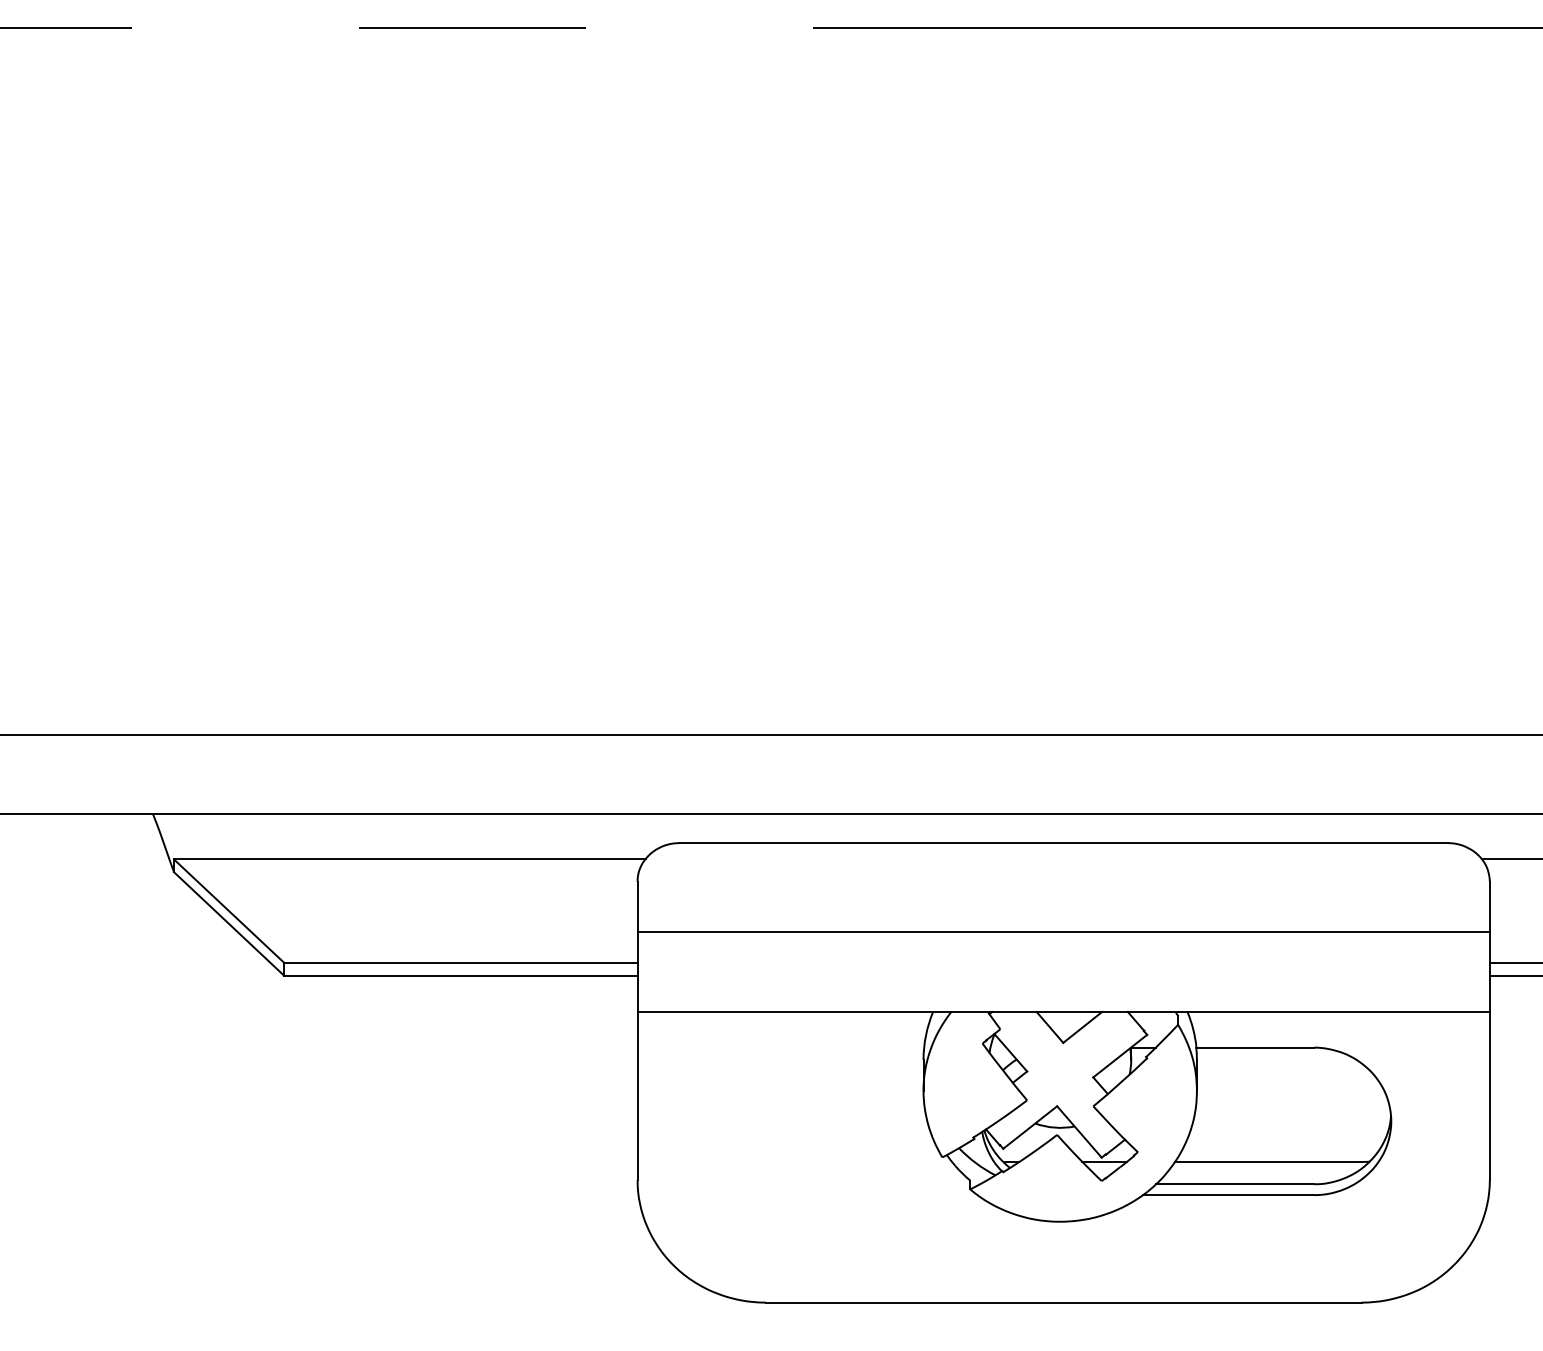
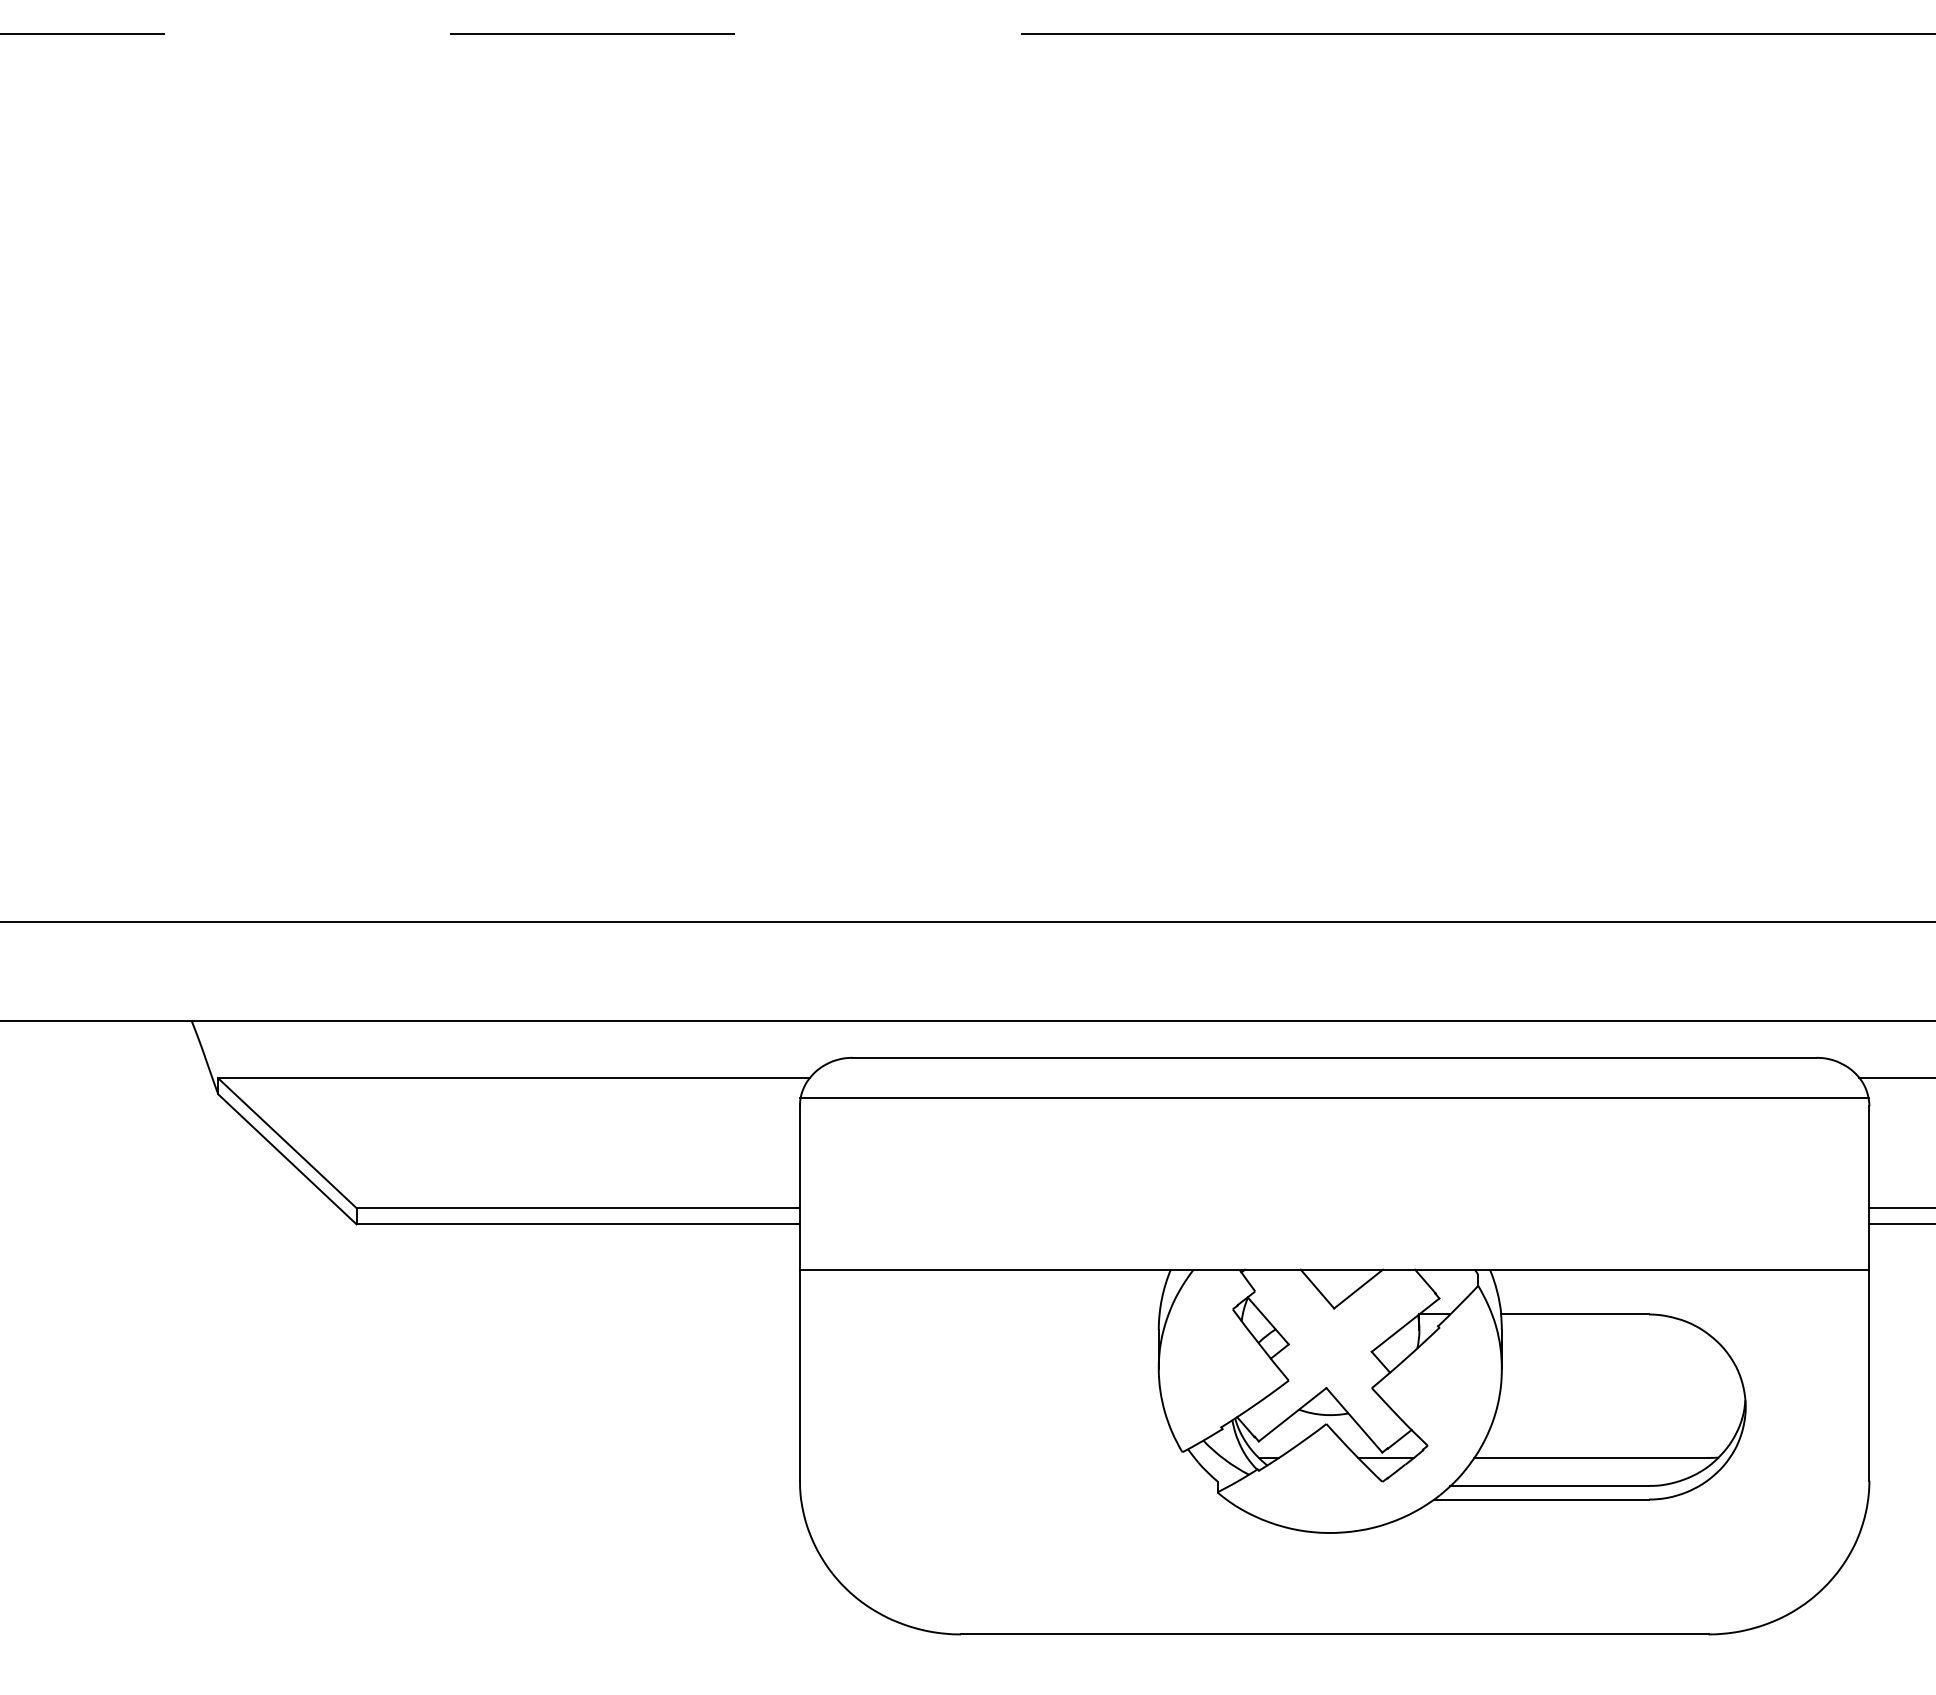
line: (1063, 931) -> (1334, 1097), moved

